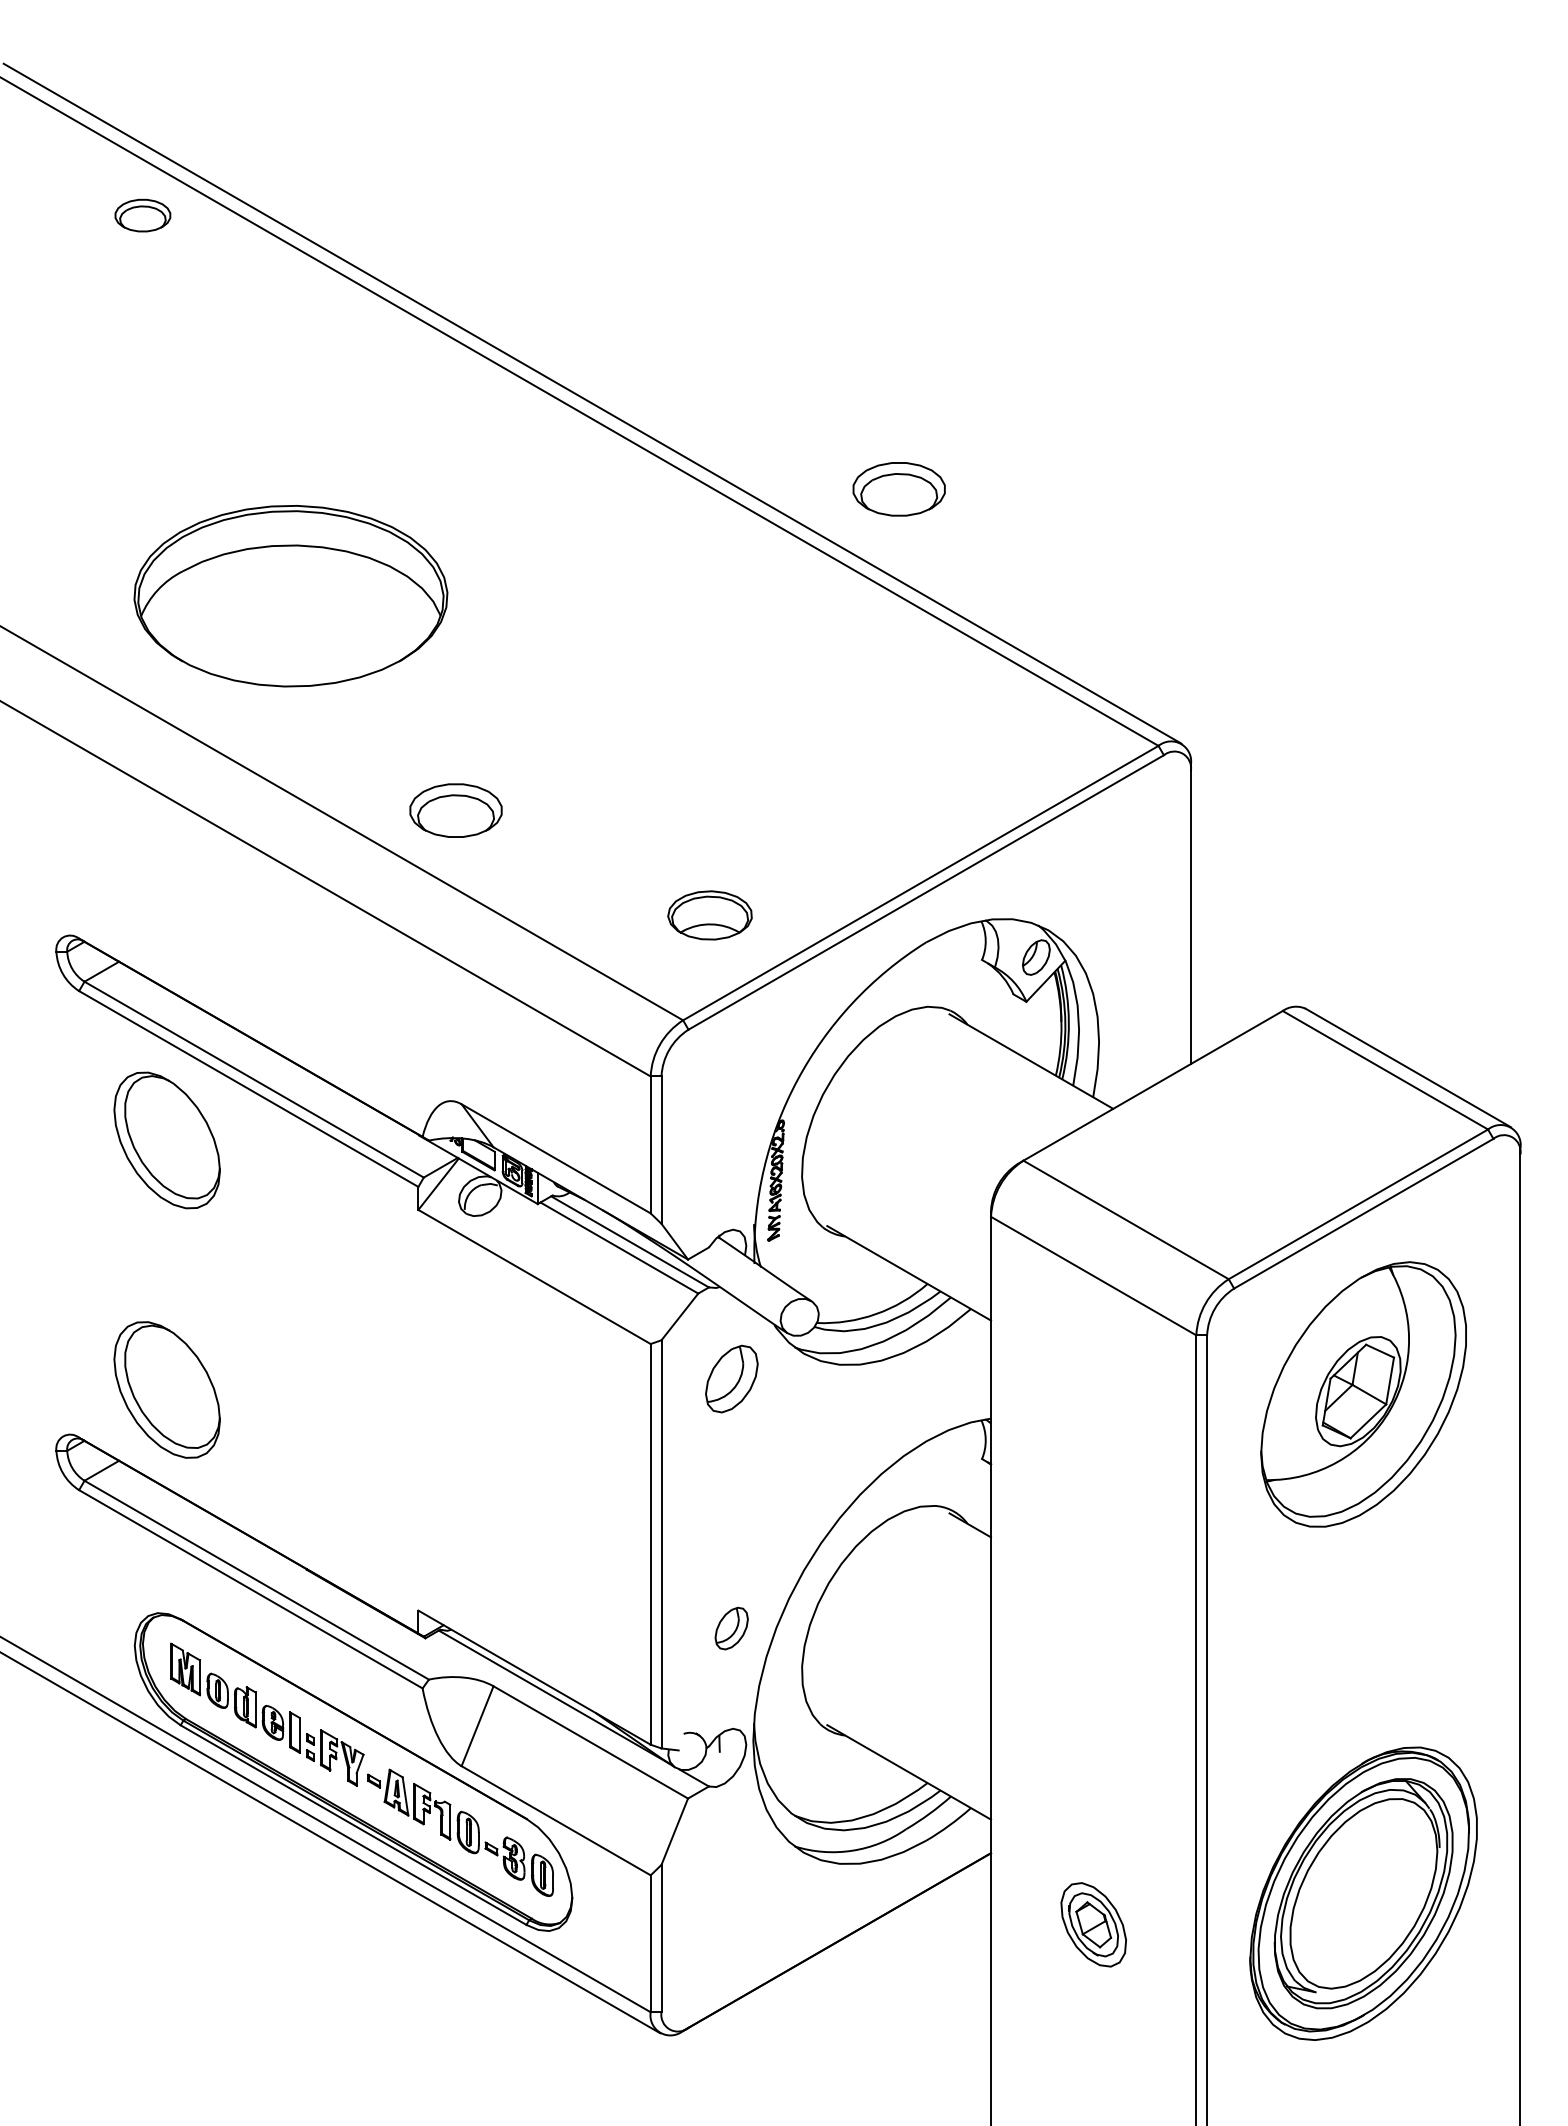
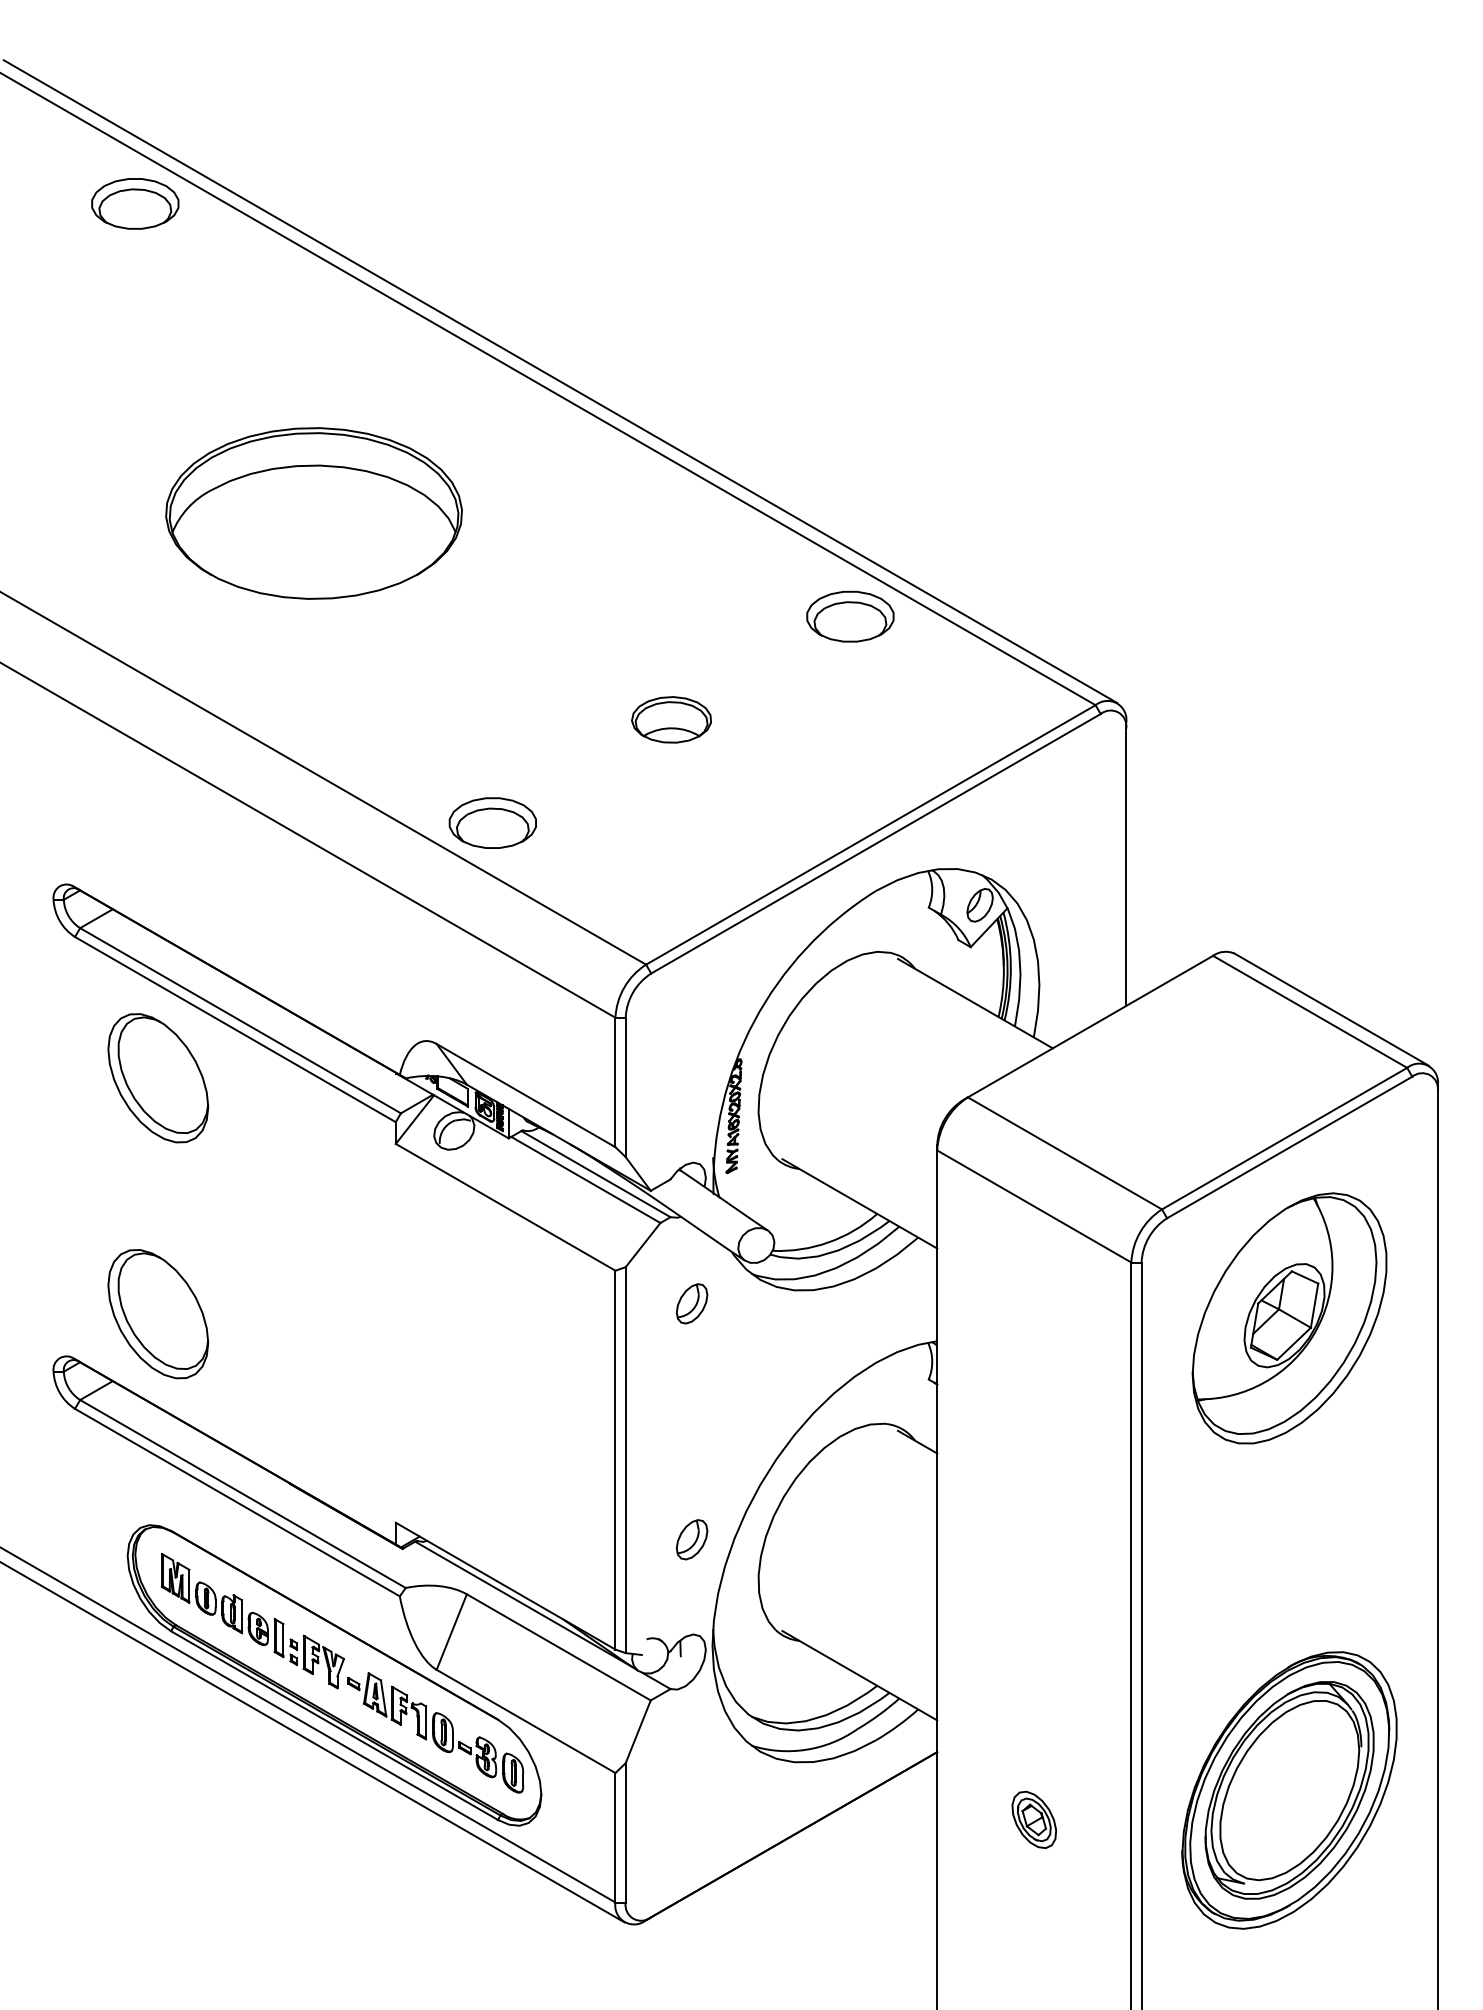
part: (142, 215) -> (134, 203), size x1.67
part: (898, 489) -> (849, 616), moved
part: (290, 596) -> (313, 513), moved
part: (455, 810) -> (492, 822), moved
part: (709, 915) -> (671, 719), moved
part: (731, 1378) -> (691, 1303), size x0.62
part: (1093, 1924) -> (1034, 1819), size x0.71

